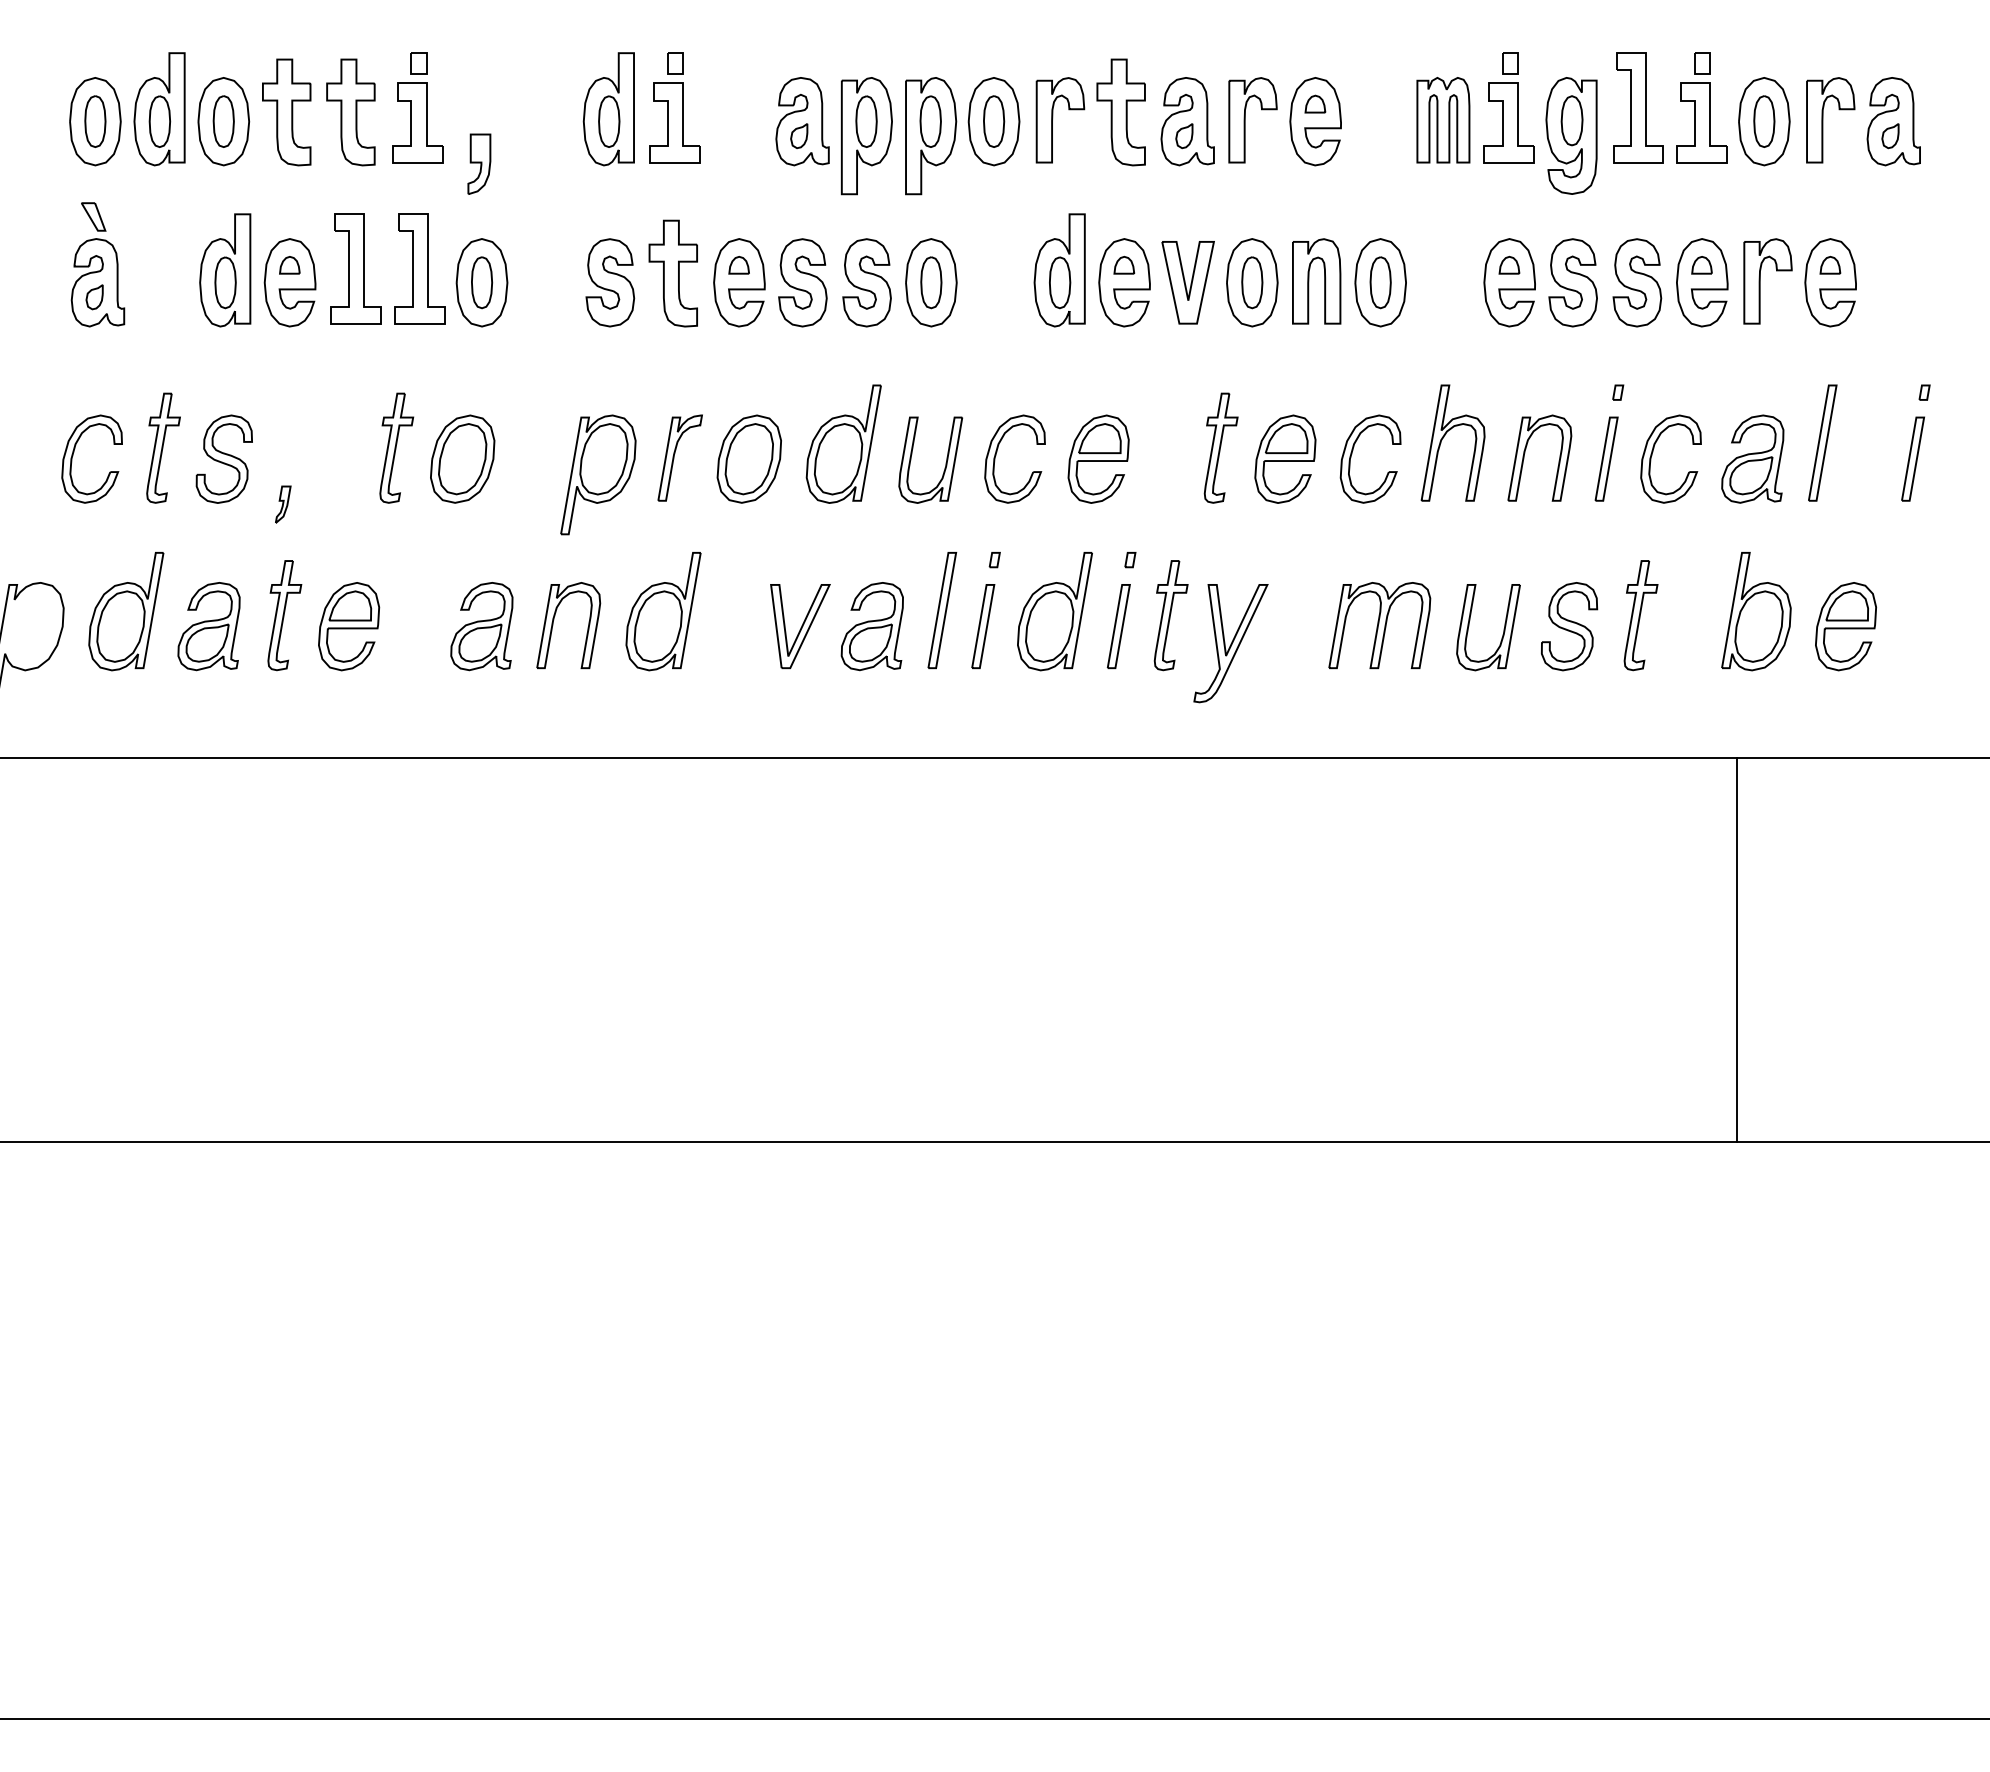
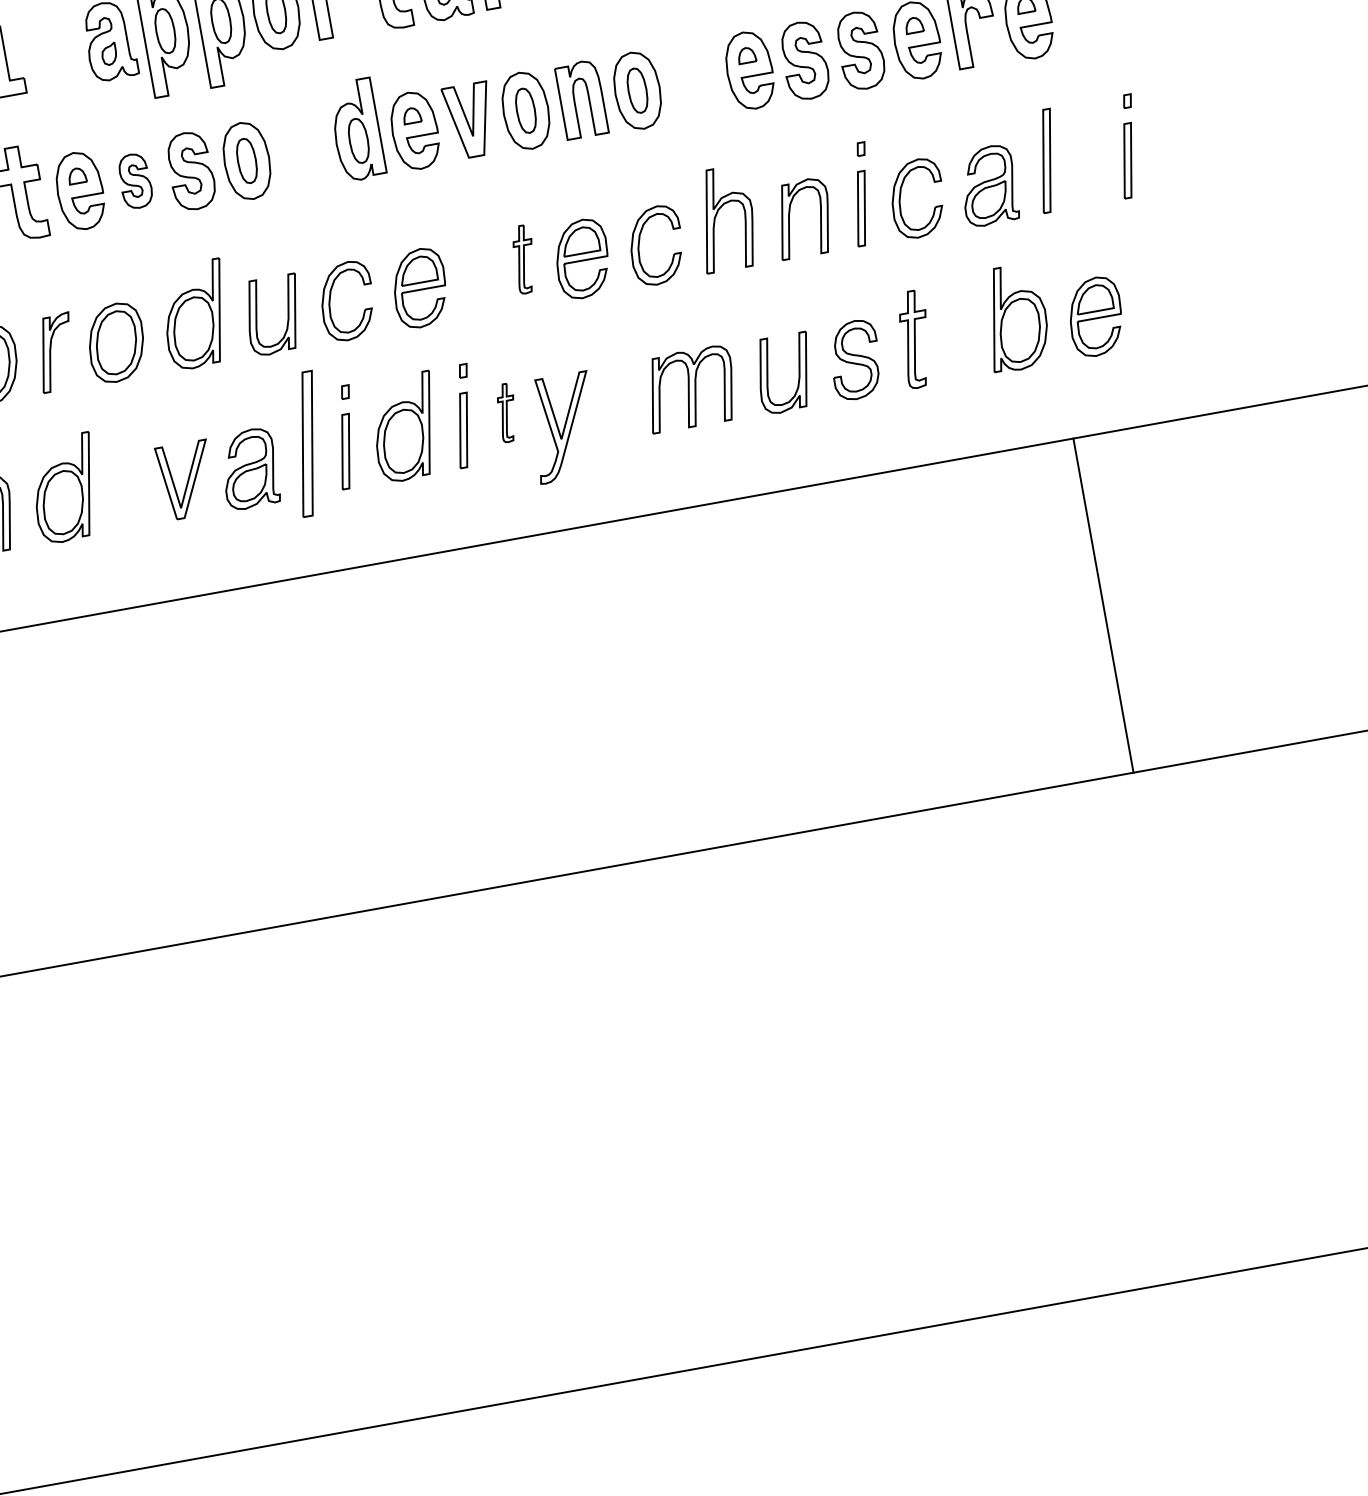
part: (802, 282) -> (134, 180), size x0.7
part: (1220, 447) -> (524, 258), size x0.7
part: (942, 610) -> (307, 444), size x1.4
part: (1170, 615) -> (506, 412), size x0.6
line: (1736, 949) -> (1103, 605), moved

